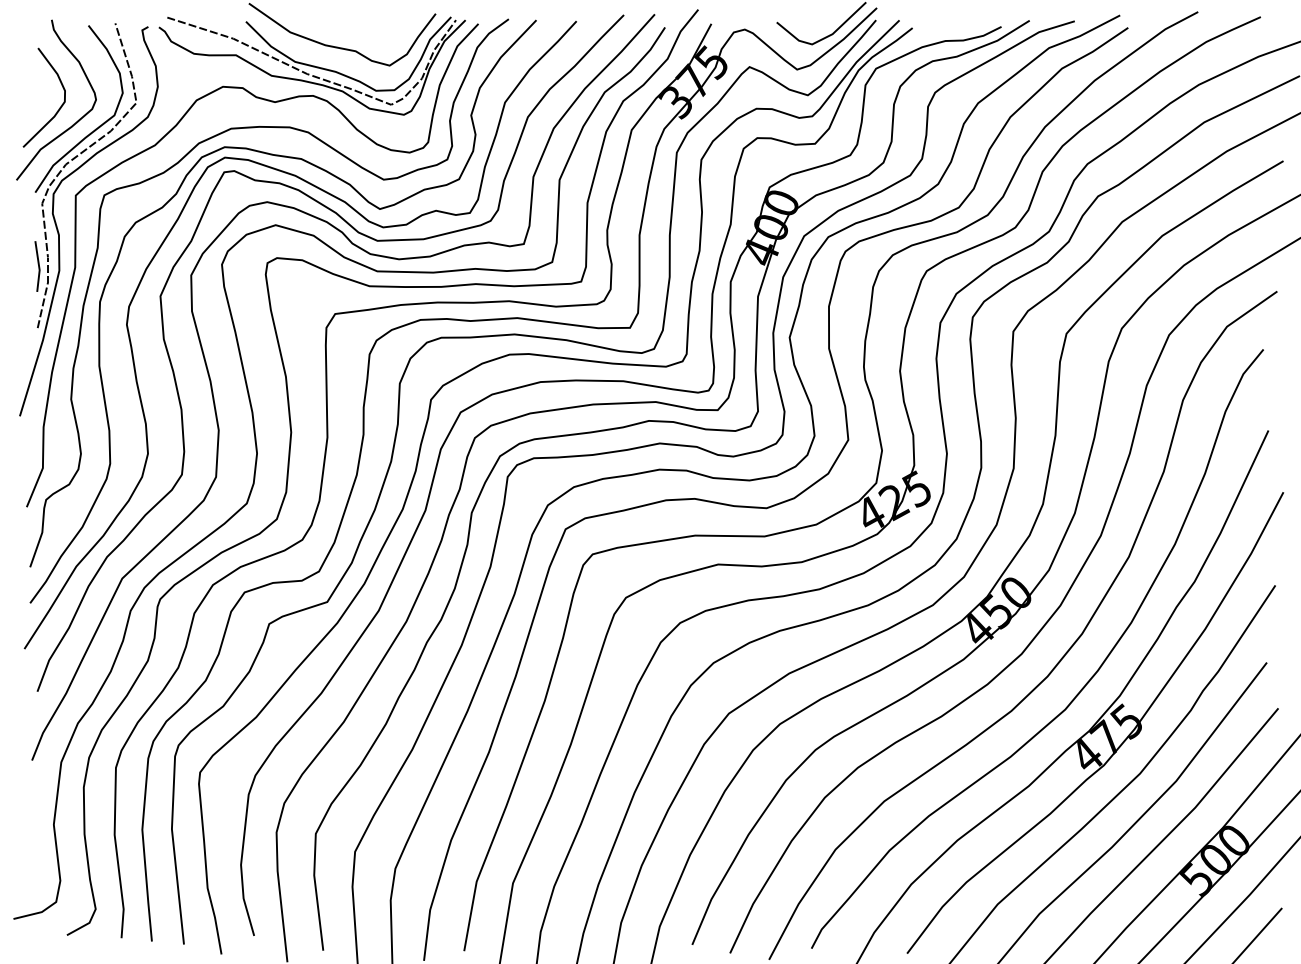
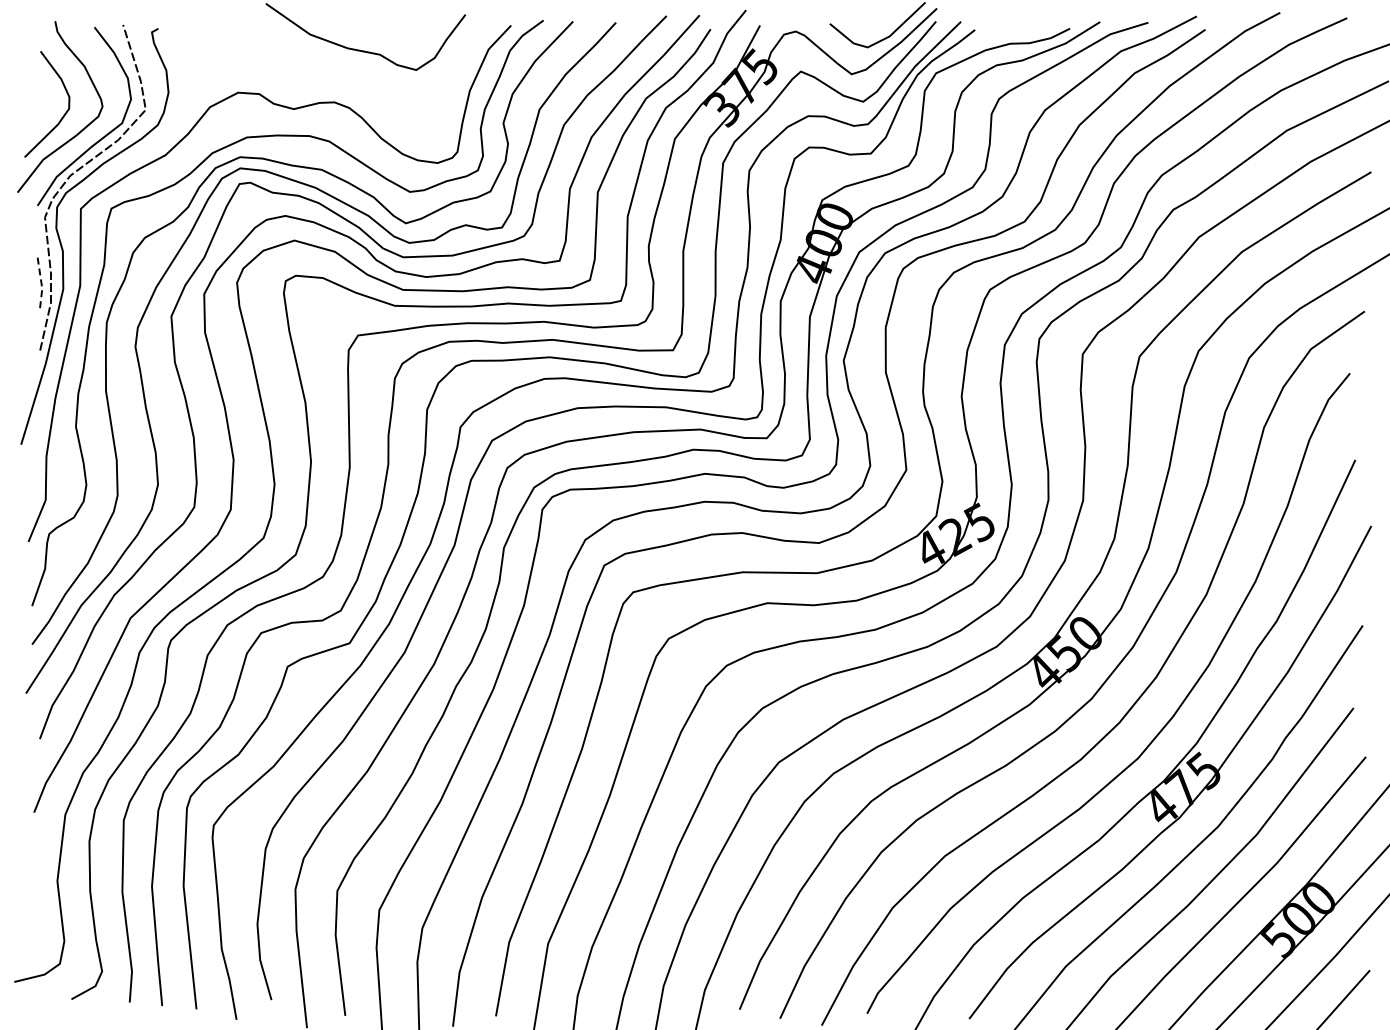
part: (312, 66) -> (333, 70), removed
line: (38, 267) -> (41, 285), solid -> dashed

